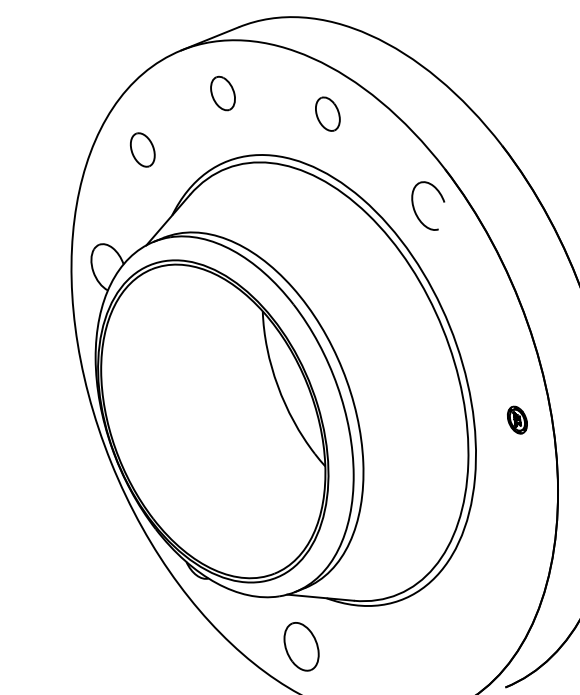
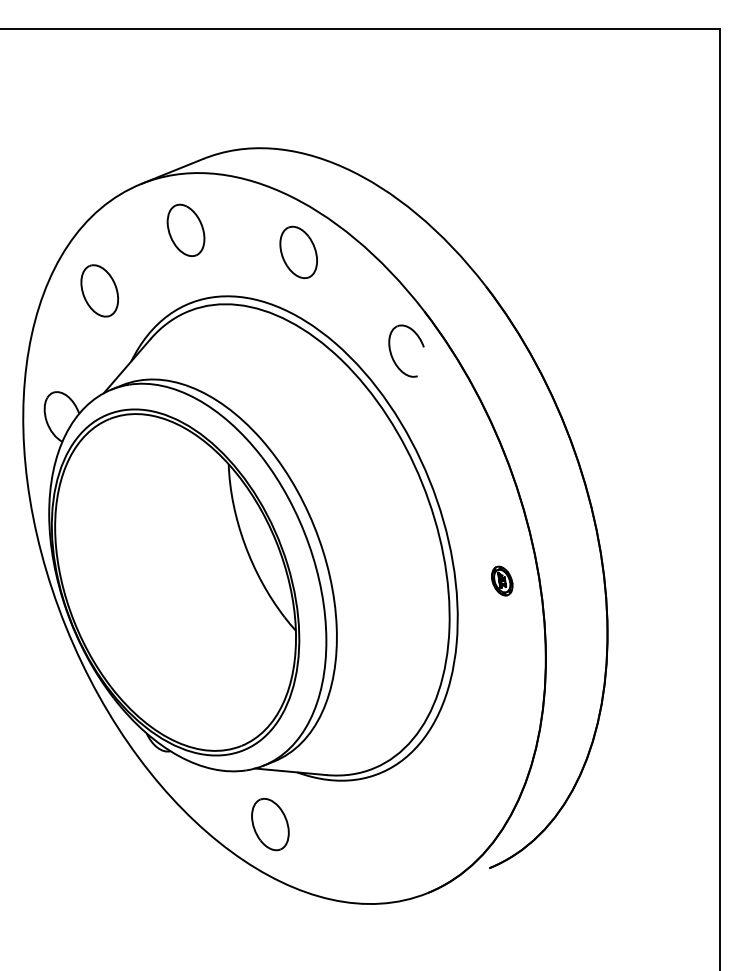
part: (222, 92) -> (185, 229), size x1.43
part: (327, 114) -> (298, 252), size x1.43
part: (142, 149) -> (99, 290), size x1.43

